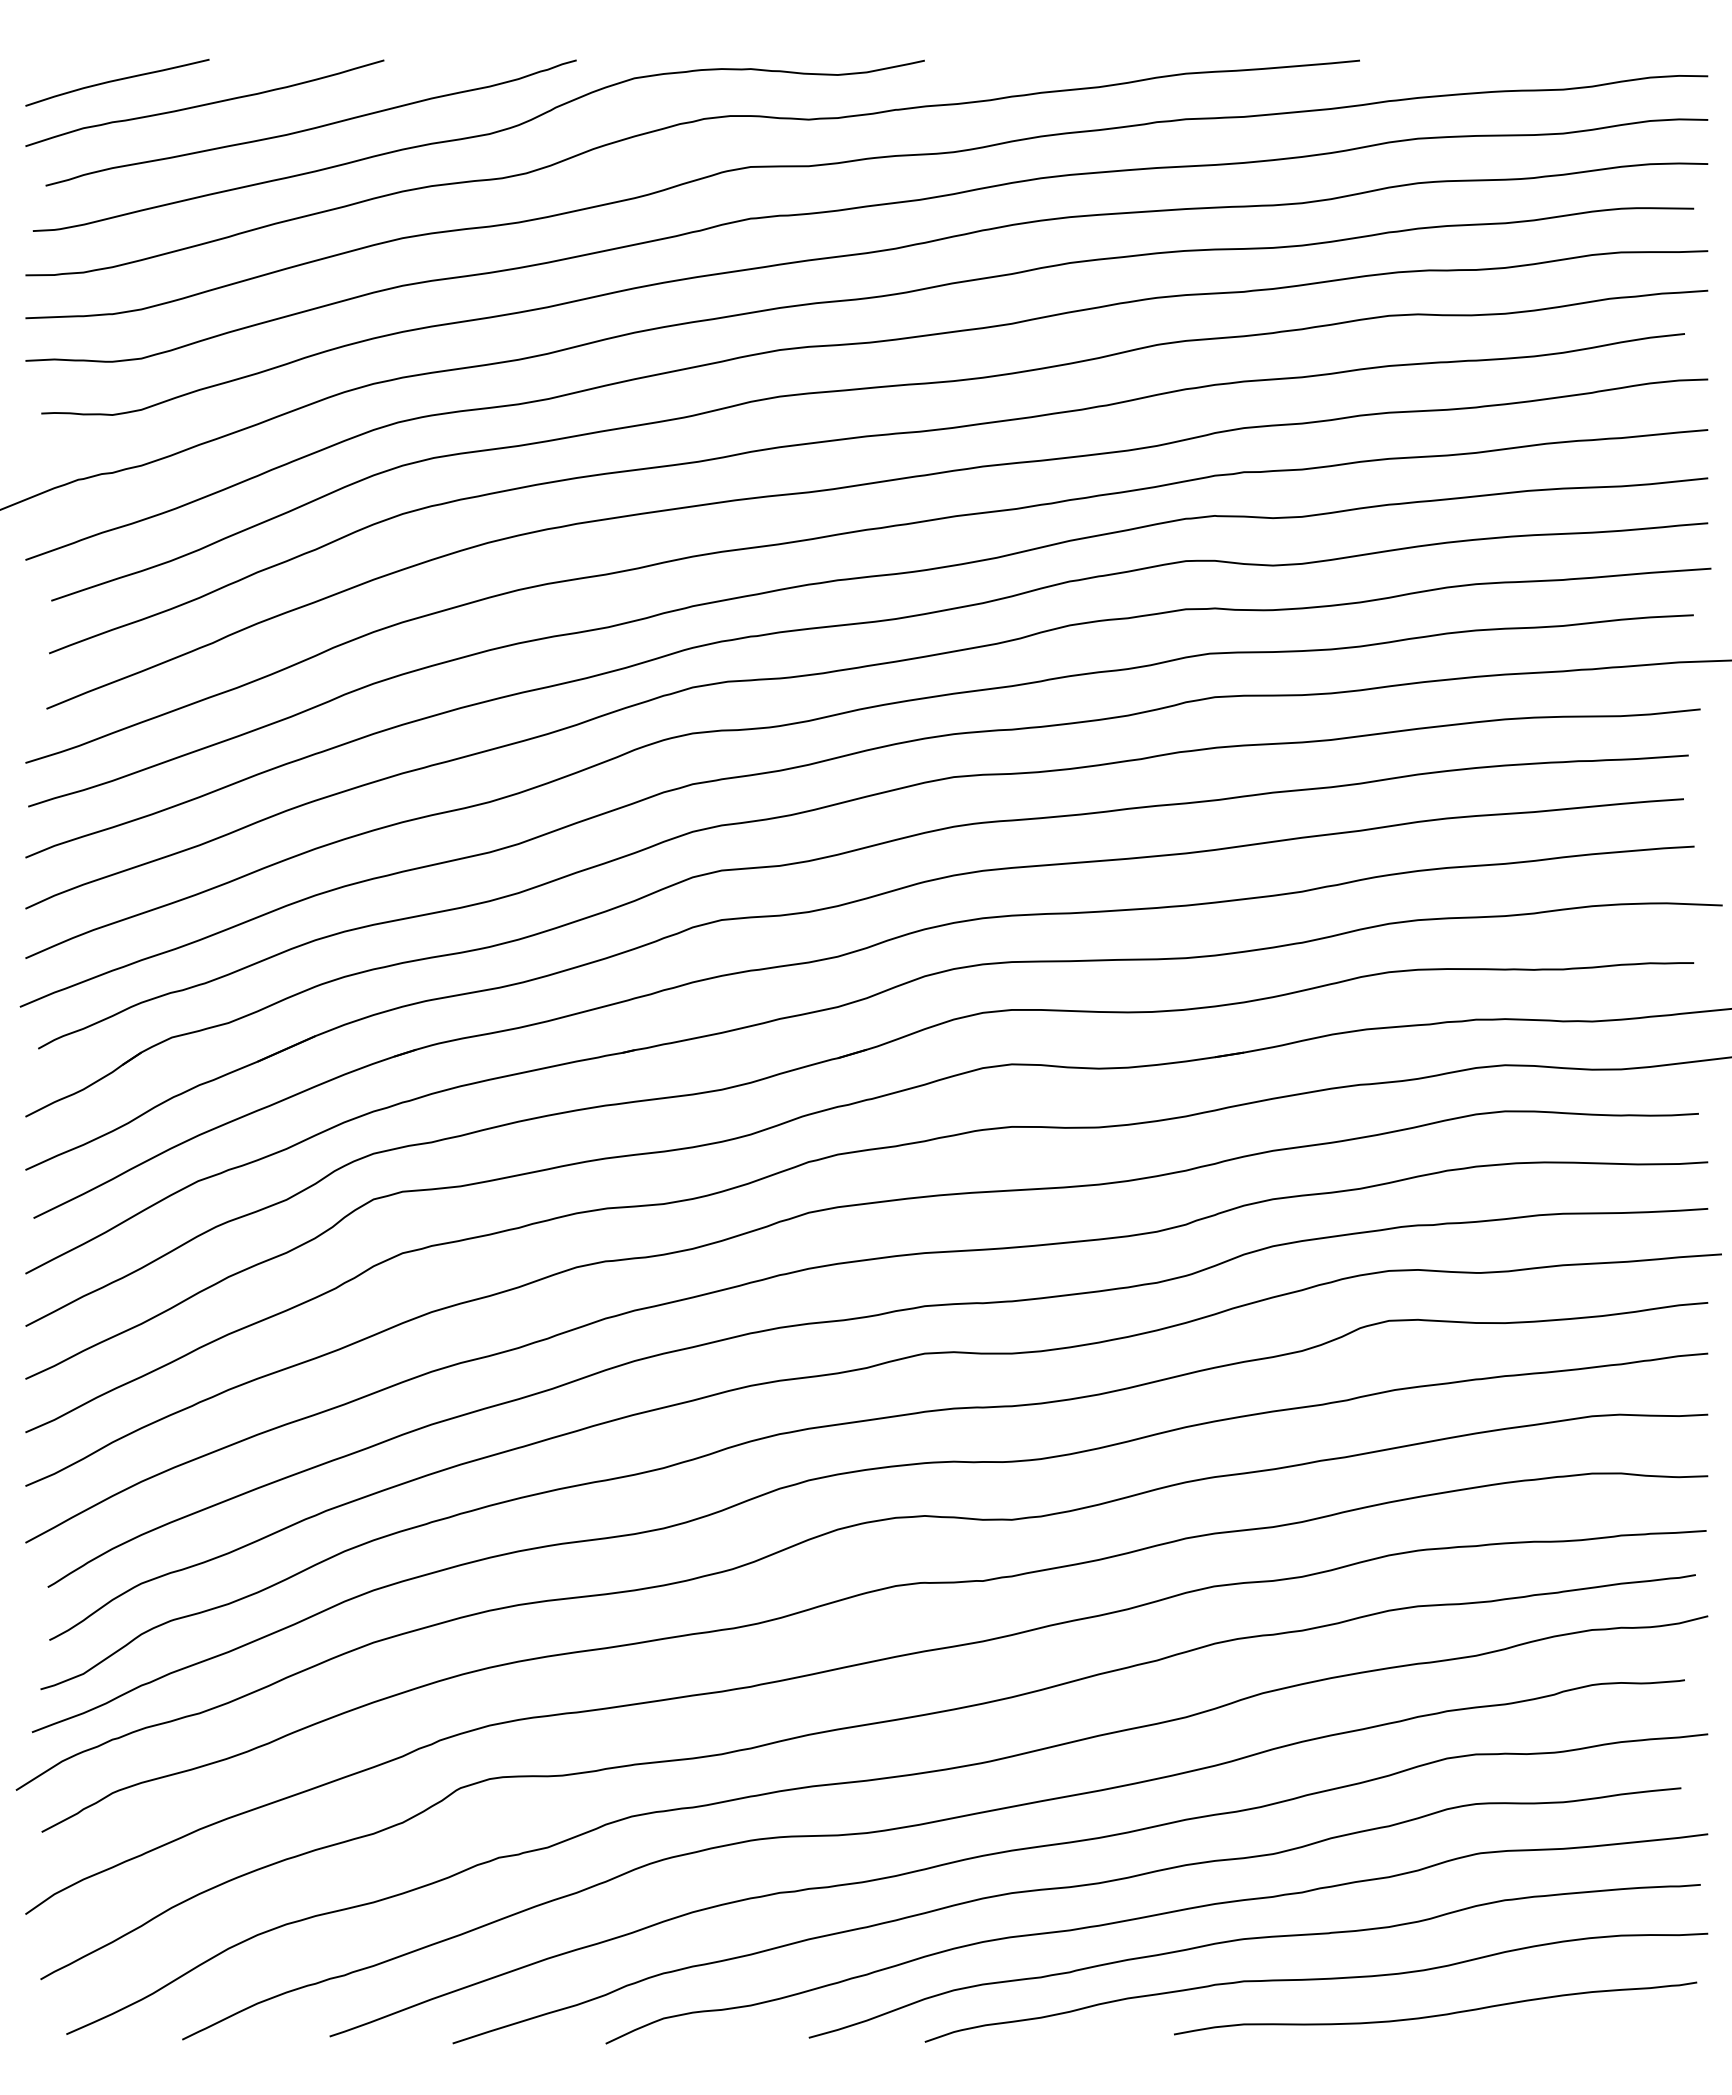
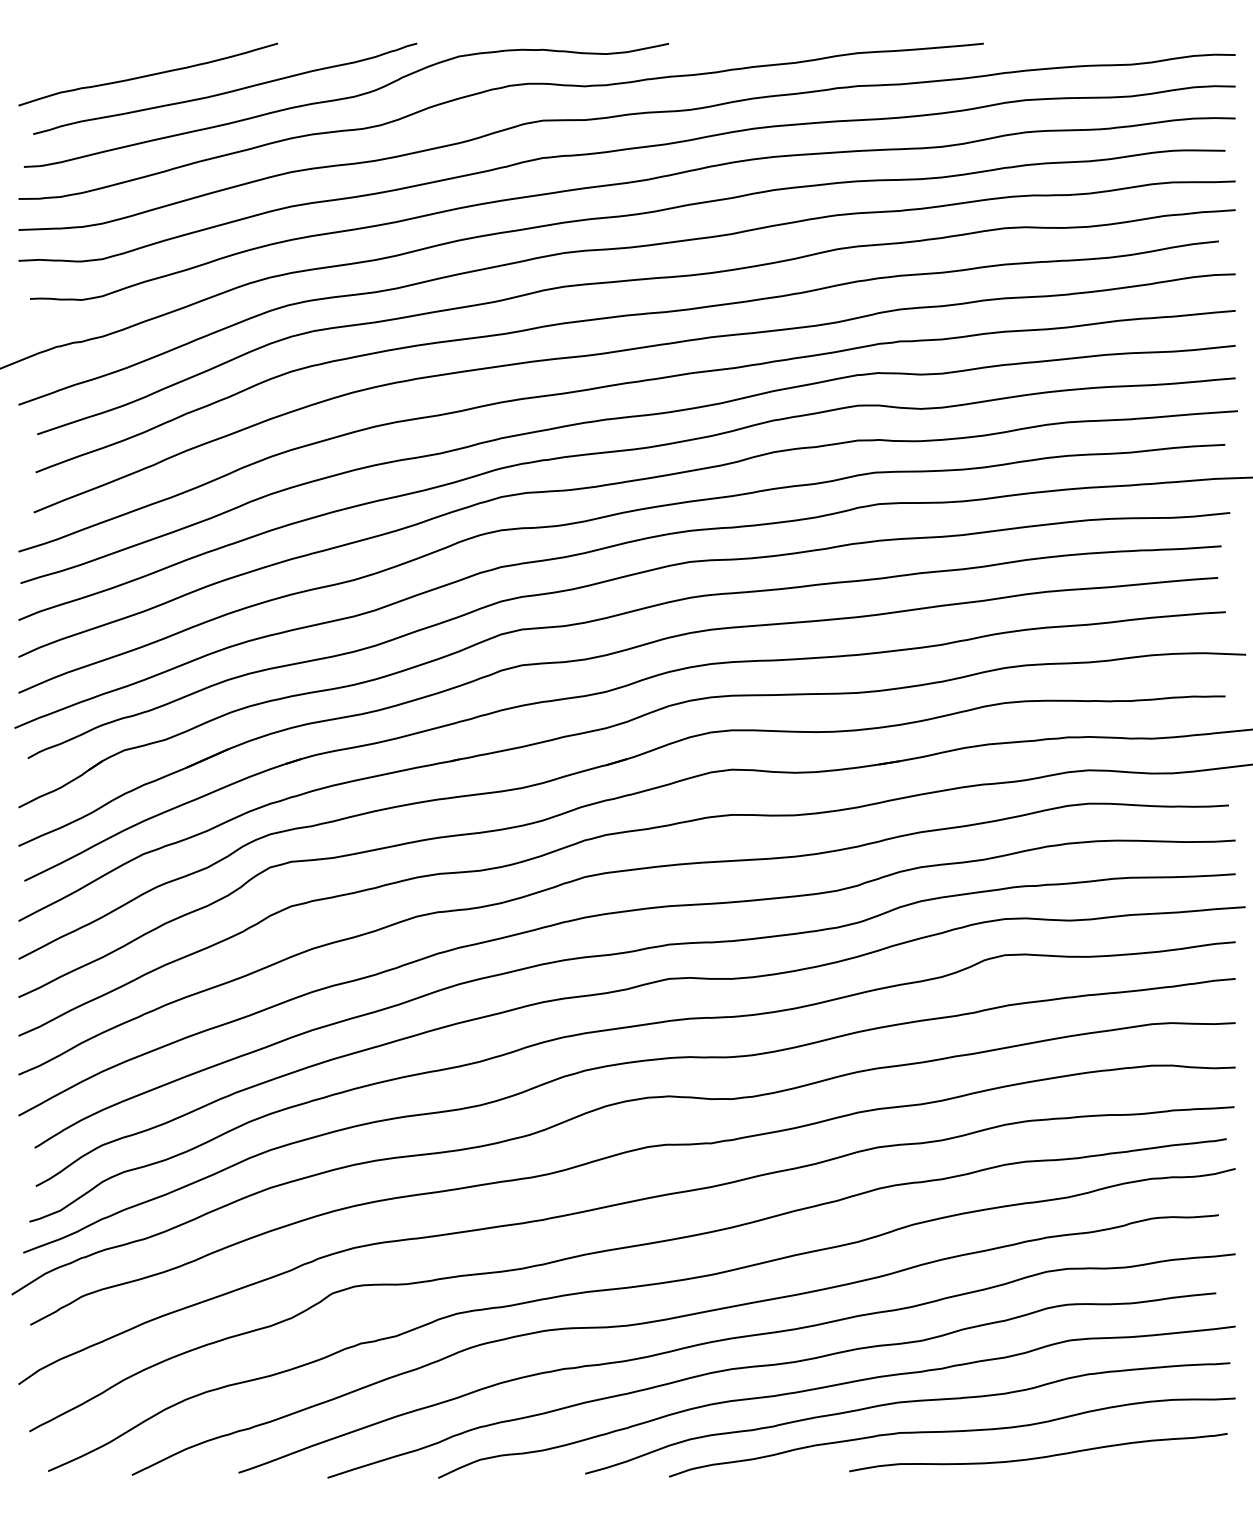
curve: (116, 81) -> (84, 58), removed

